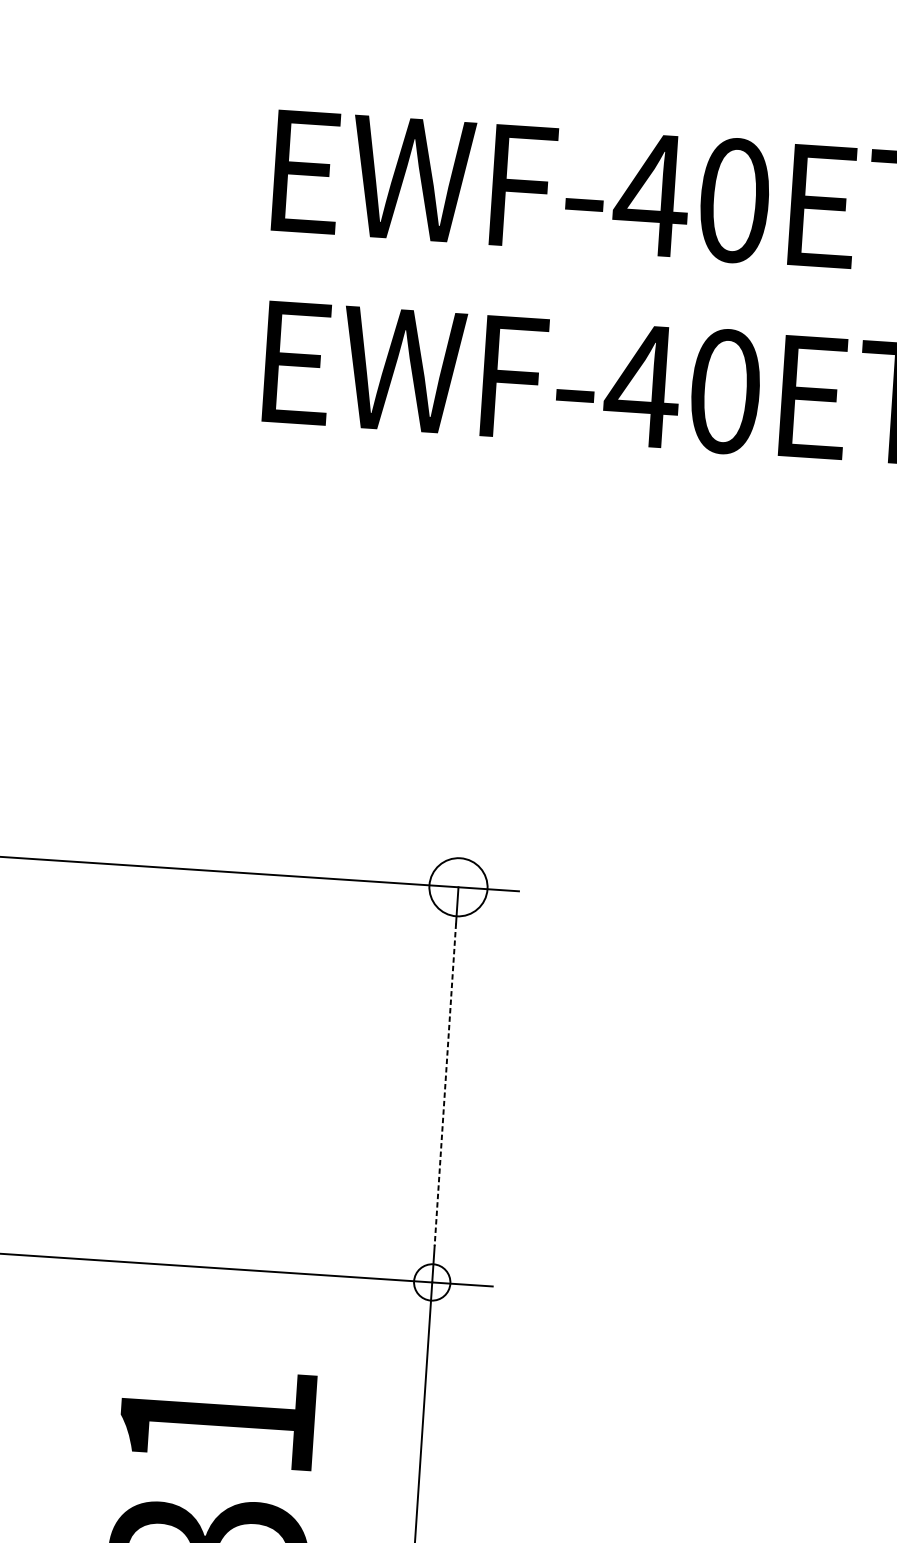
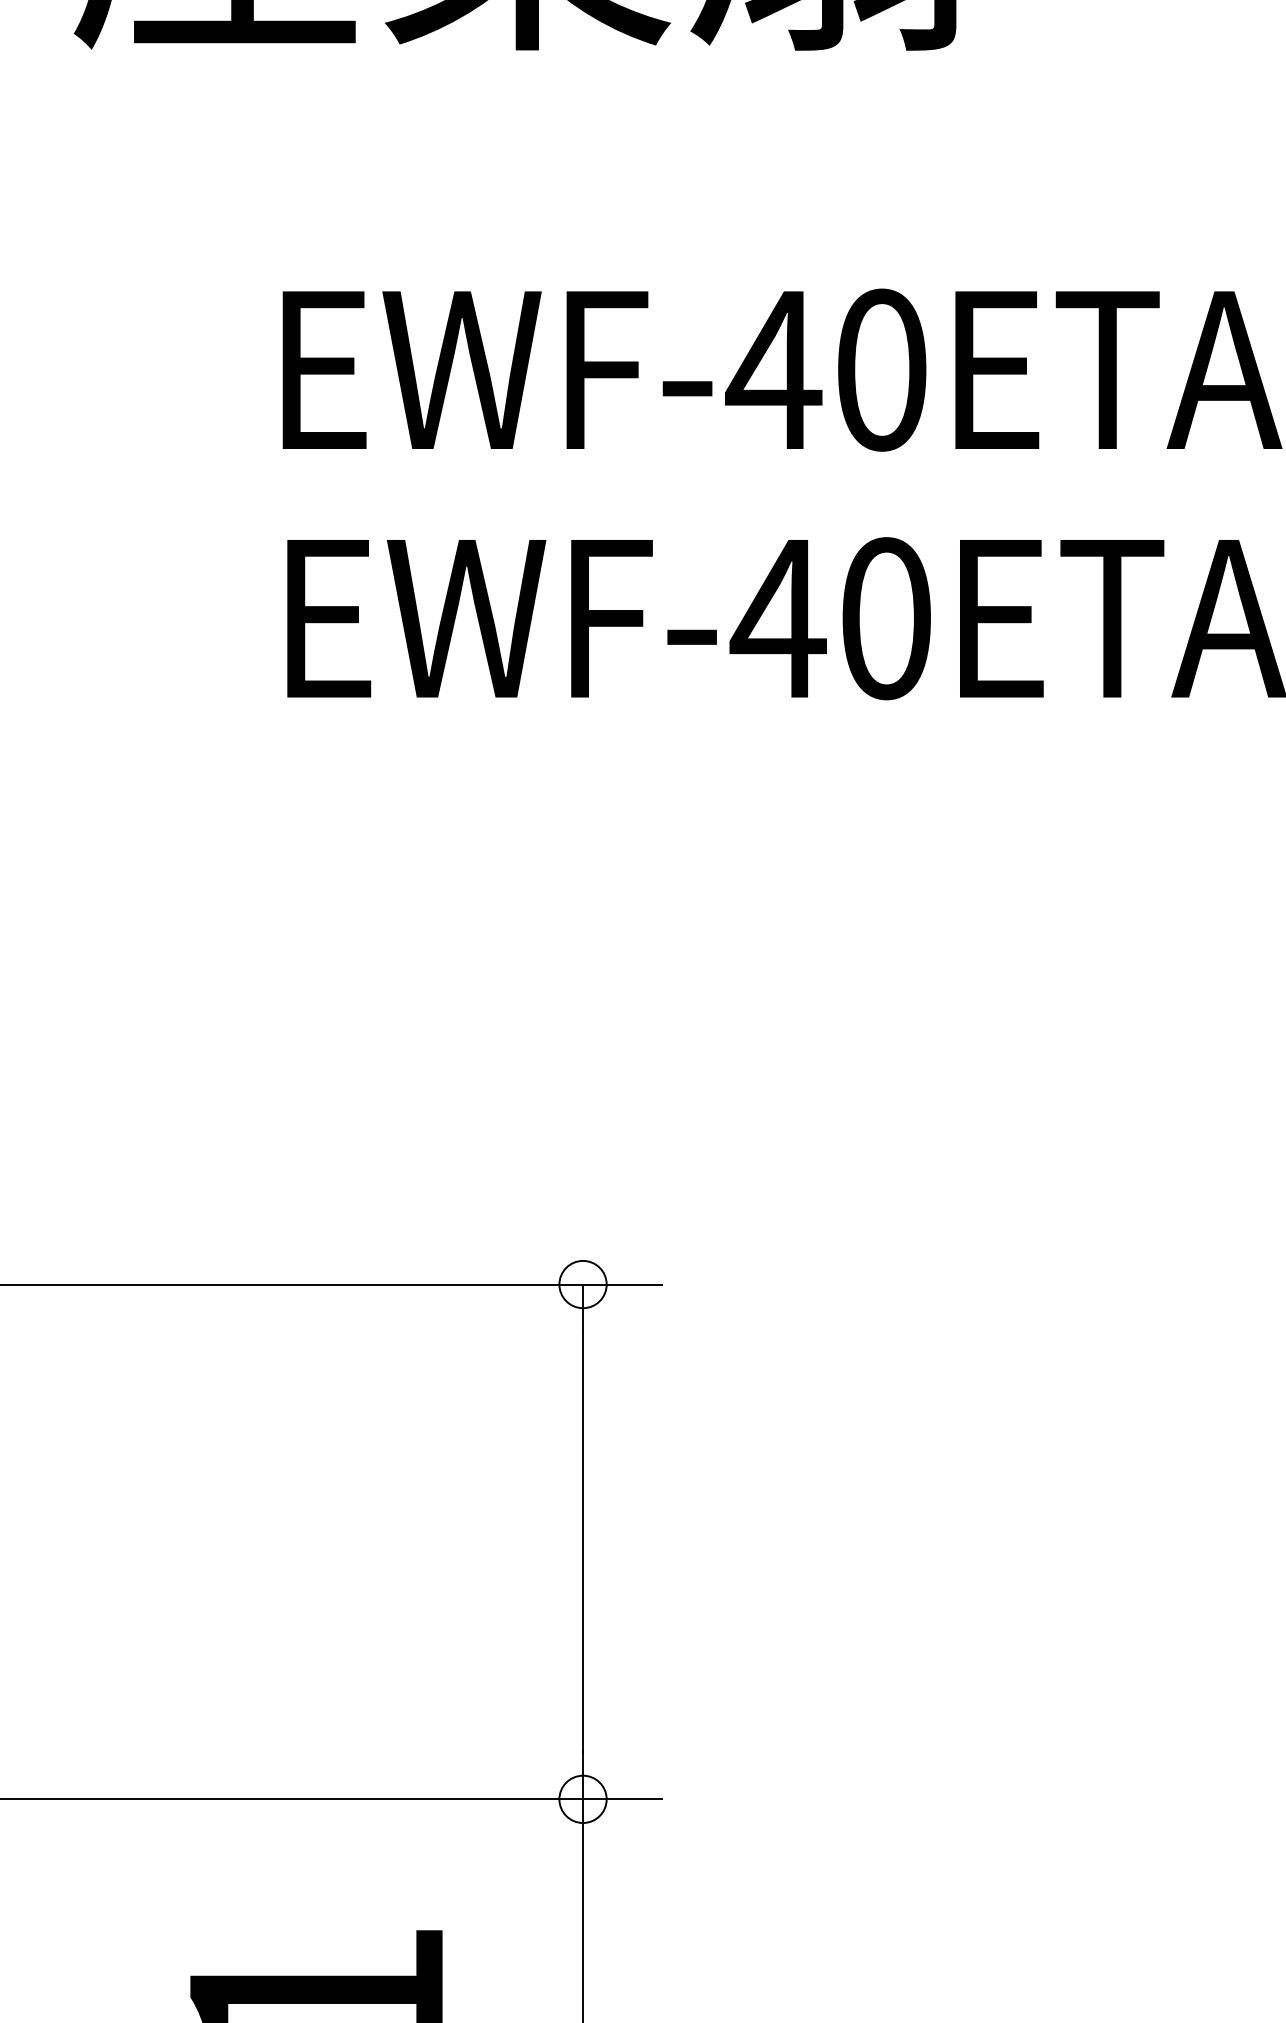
circle: (458, 887) -> (582, 1284), size x0.62
line: (445, 1085) -> (583, 1542), dashed -> solid

